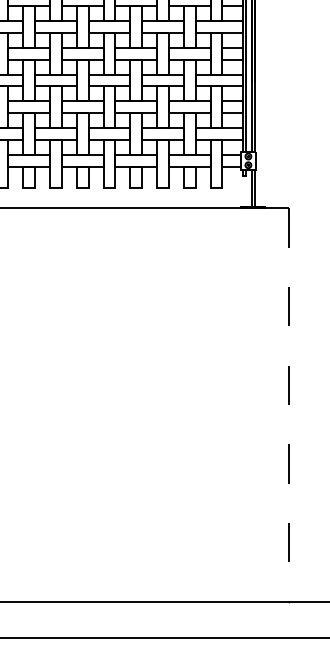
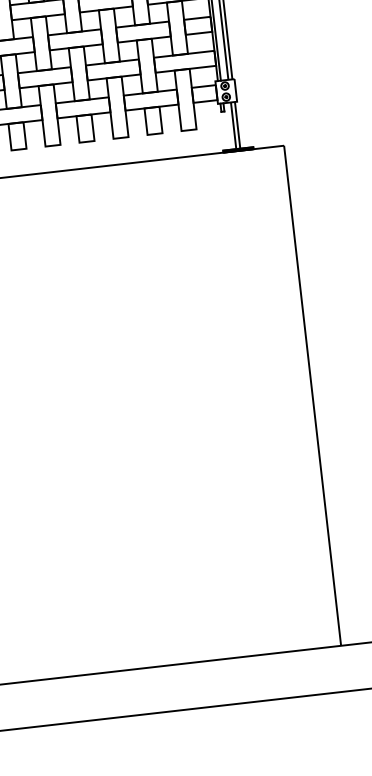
line: (289, 405) -> (313, 396), dashed -> solid

